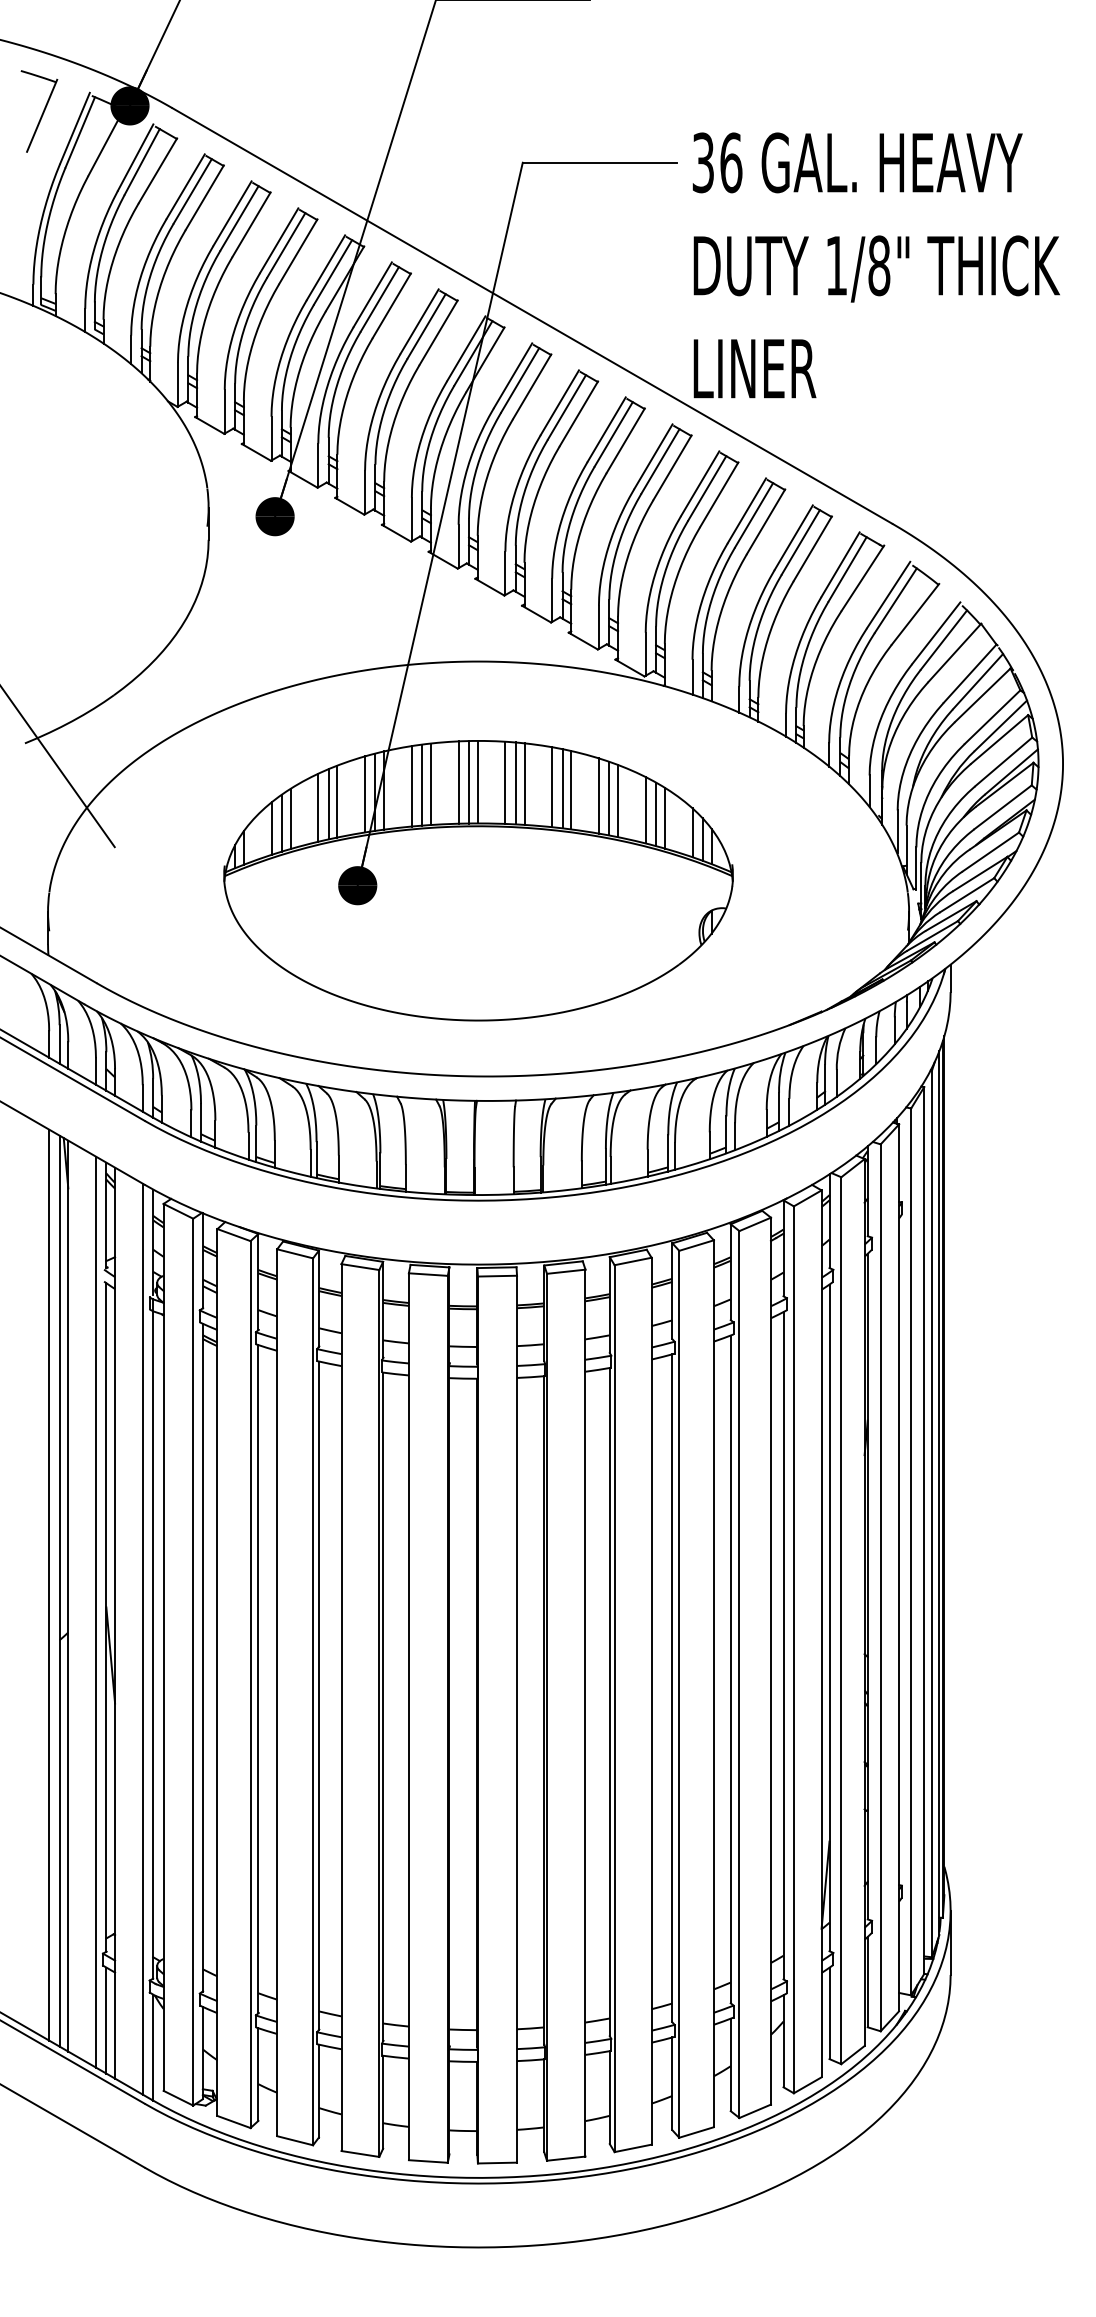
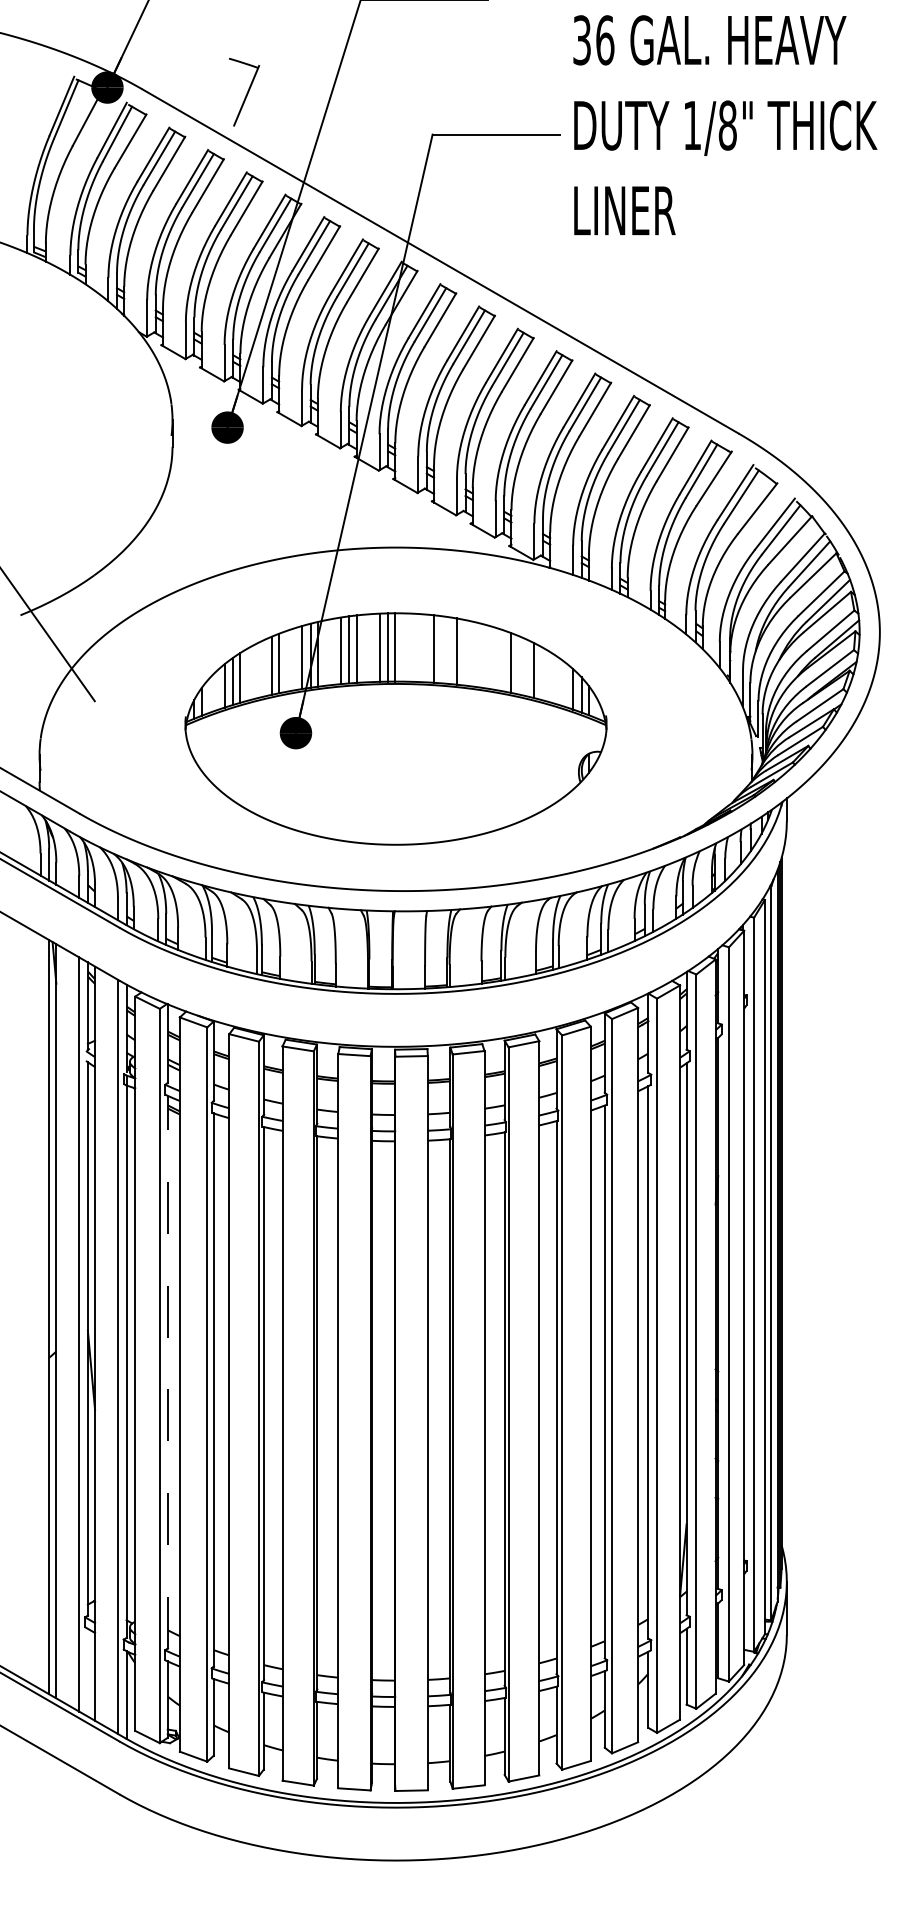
part: (39, 111) -> (244, 92), moved
text: (875, 265) -> (724, 125), moved
line: (505, 782) -> (418, 647), removed
line: (515, 783) -> (426, 648), removed
line: (562, 788) -> (465, 652), removed
line: (571, 790) -> (472, 654), removed
line: (598, 795) -> (495, 658), removed
line: (609, 798) -> (504, 660), removed
line: (318, 807) -> (263, 668), removed
line: (656, 814) -> (543, 674), removed
line: (664, 817) -> (549, 676), removed
line: (49, 1584) -> (40, 1311), removed
line: (202, 1657) -> (167, 1372), solid -> dashed
line: (106, 2020) -> (87, 1672), removed

